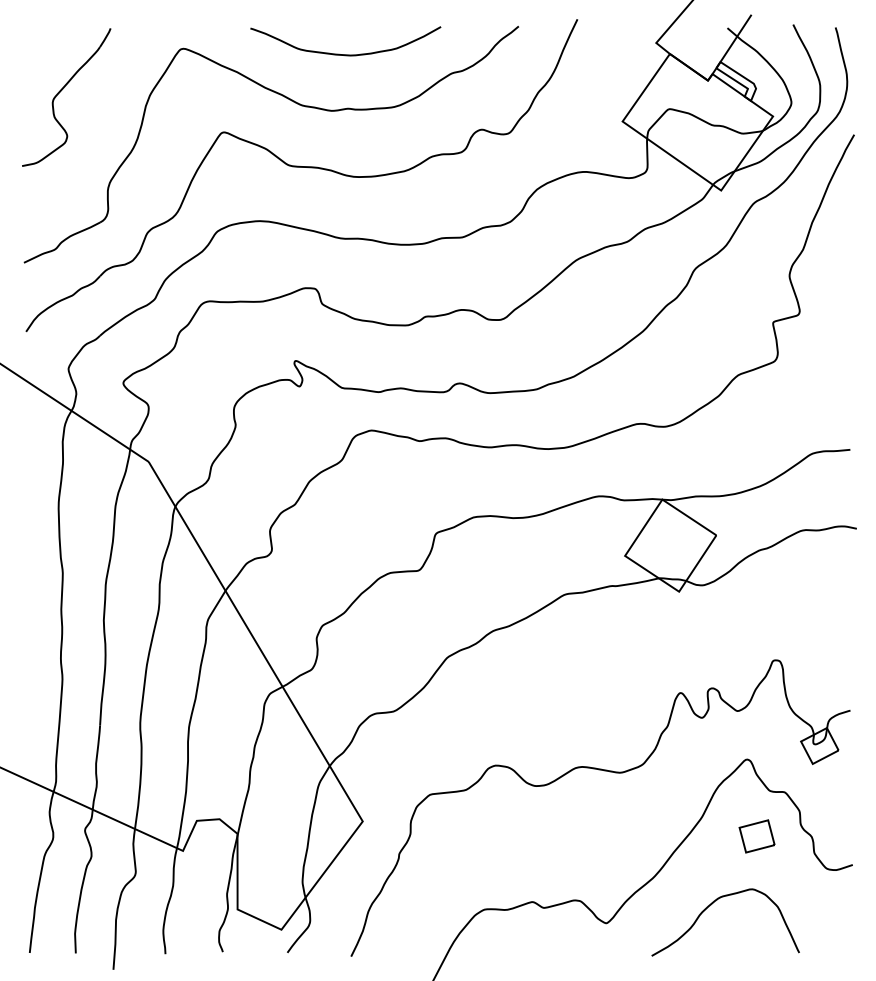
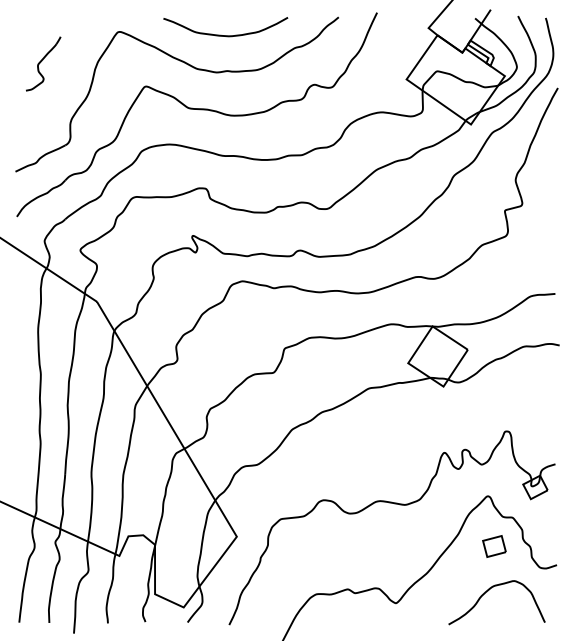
part: (66, 97) -> (43, 63), size x0.6
curve: (712, 905) -> (488, 591), moved

